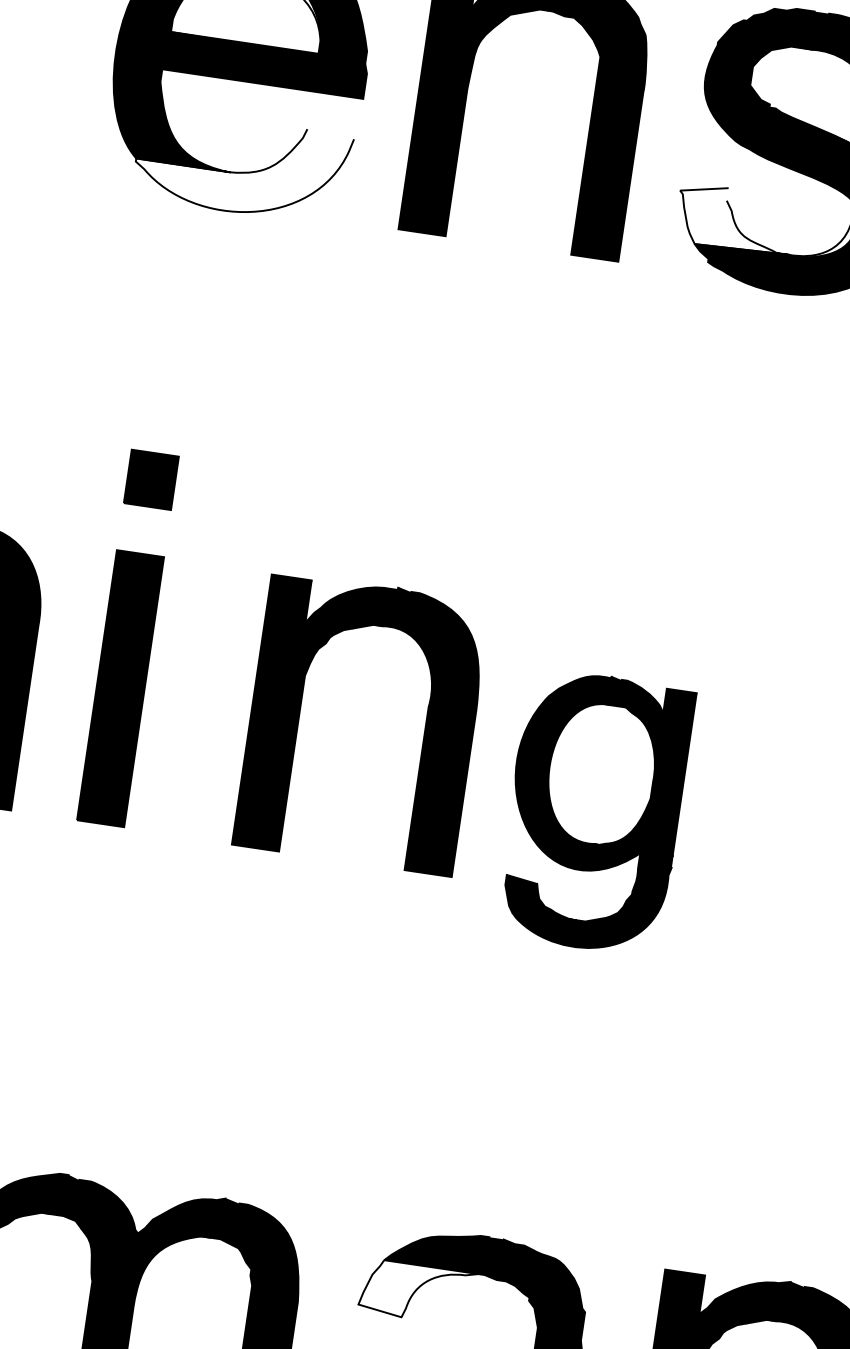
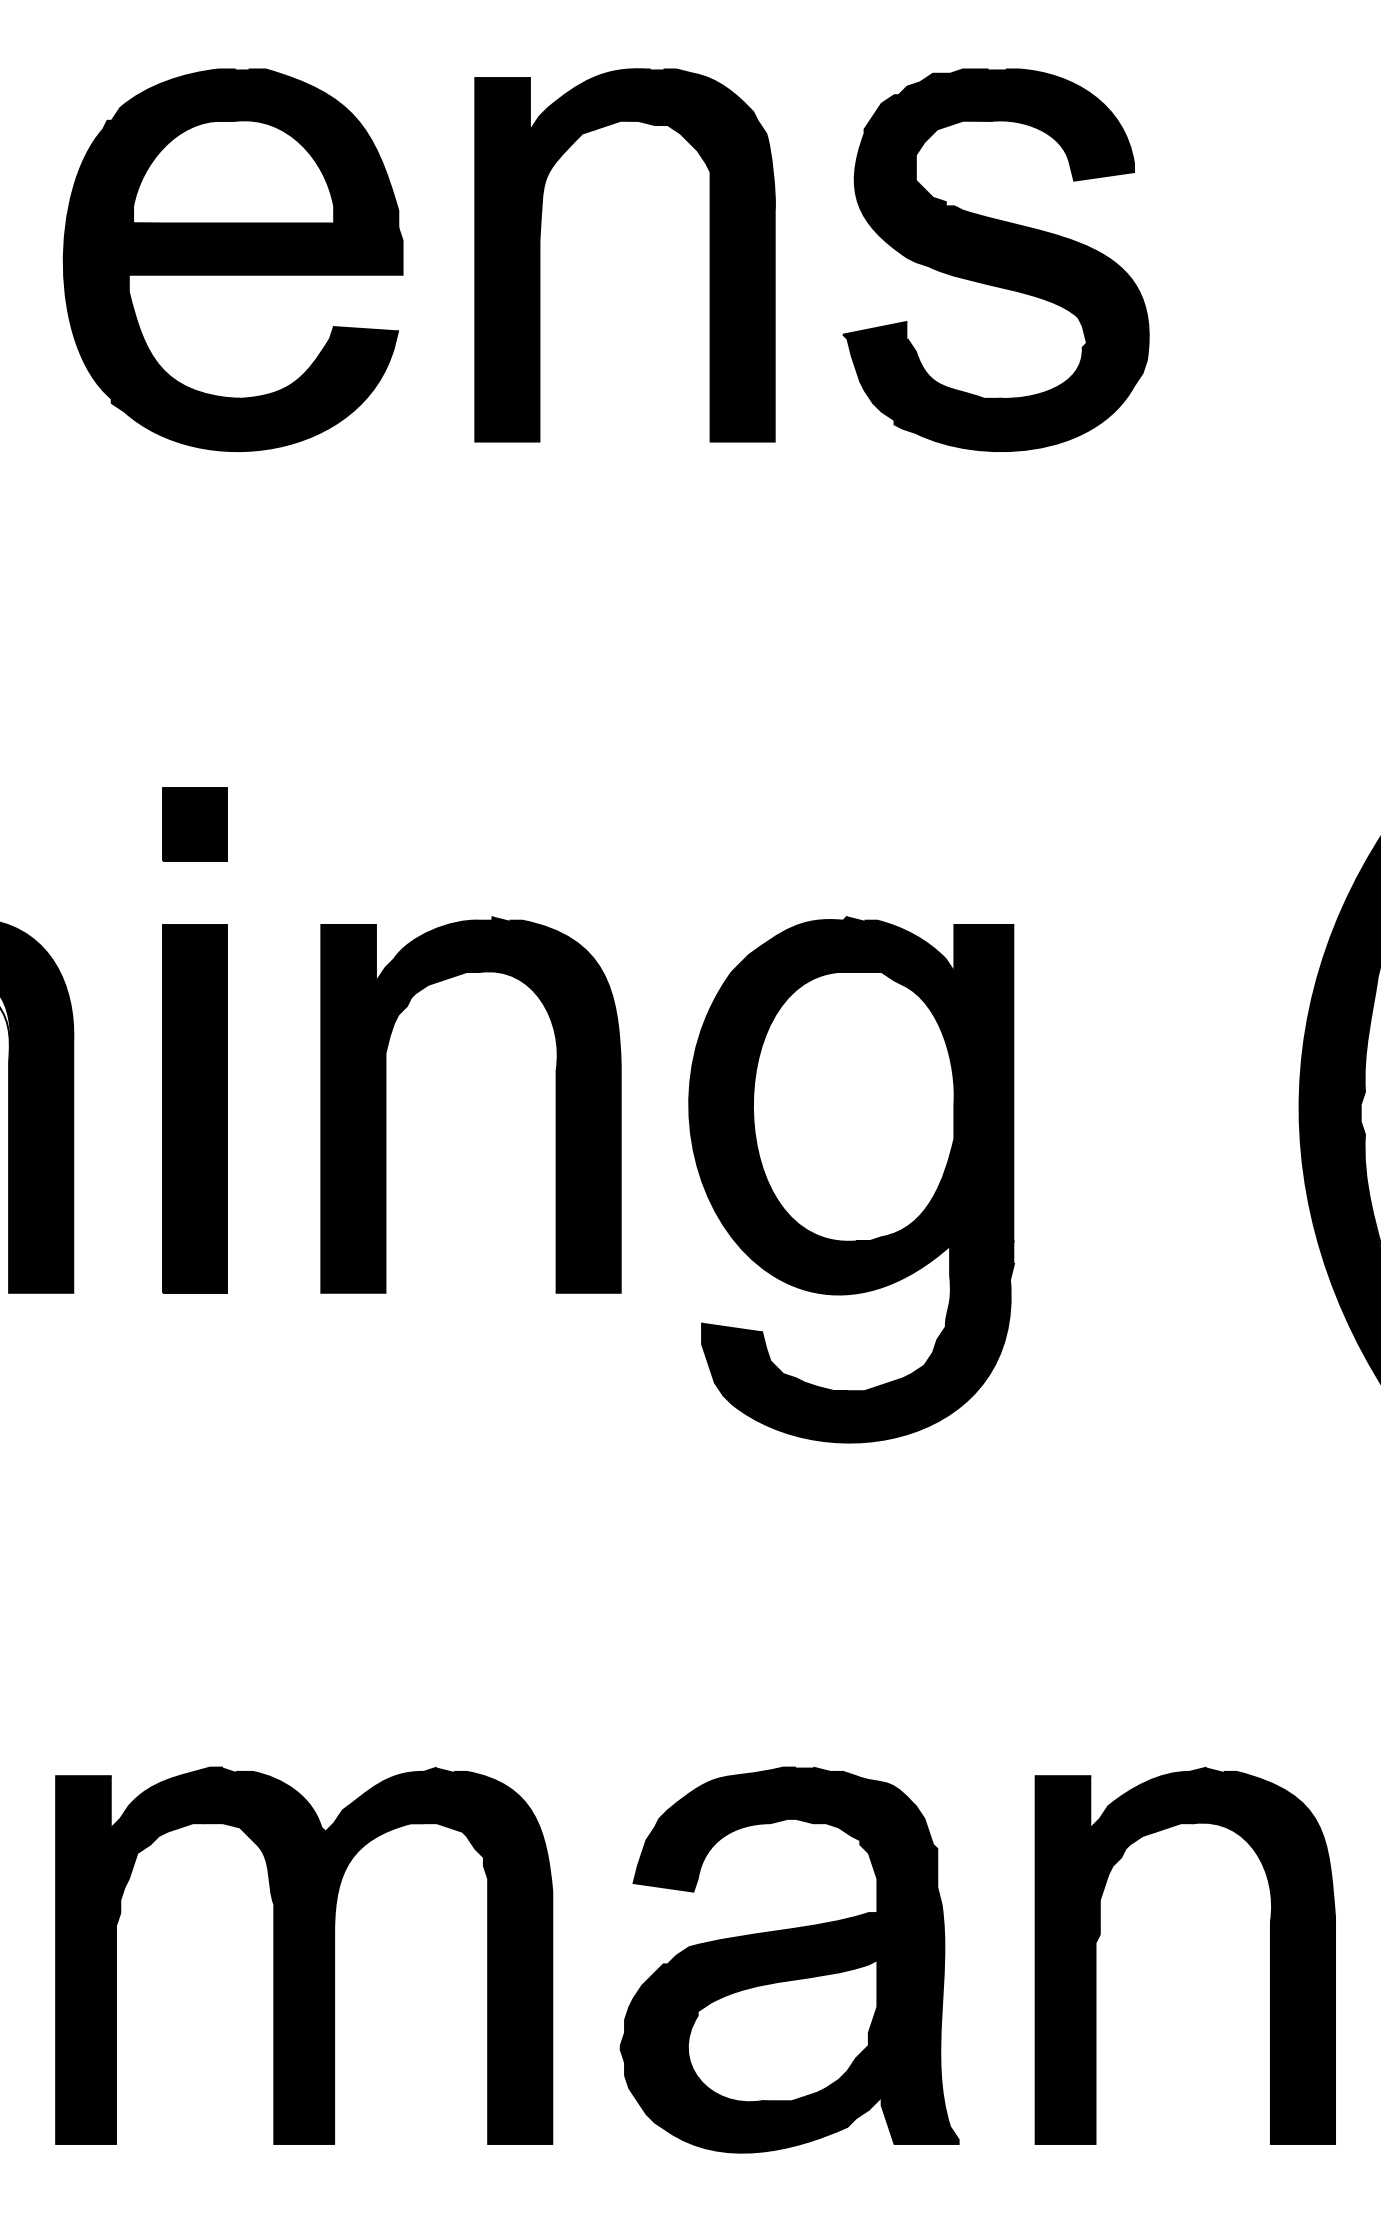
fill: (242, 166) -> (254, 388), added
fill: (735, 219) -> (922, 362), added
part: (300, 713) -> (386, 1104), moved
part: (594, 811) -> (851, 1179), size x1.43
fill: (418, 1291) -> (710, 1854), added

